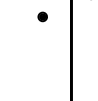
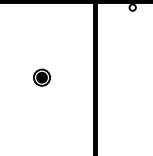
part: (42, 16) -> (41, 76), moved

